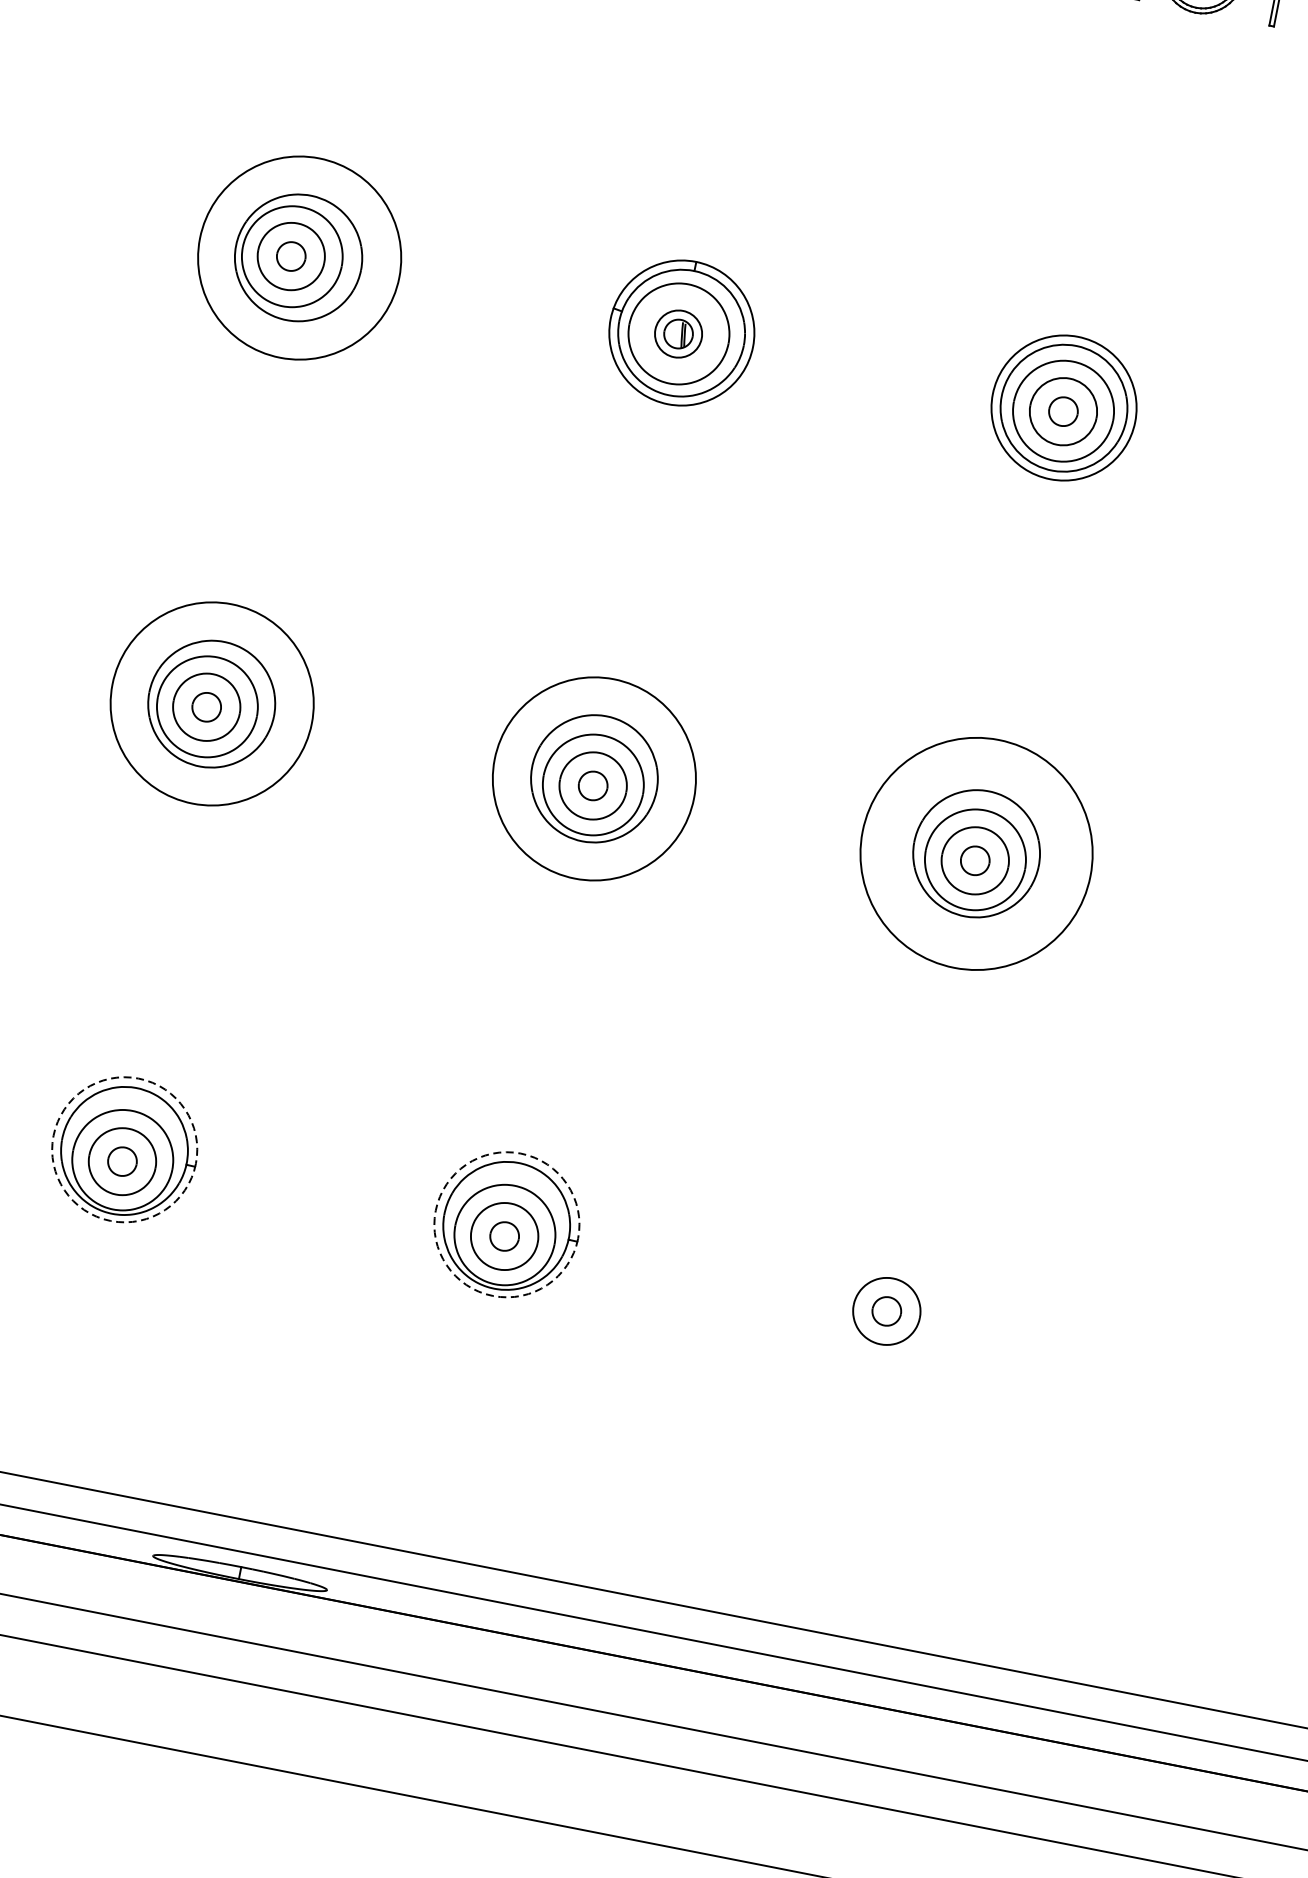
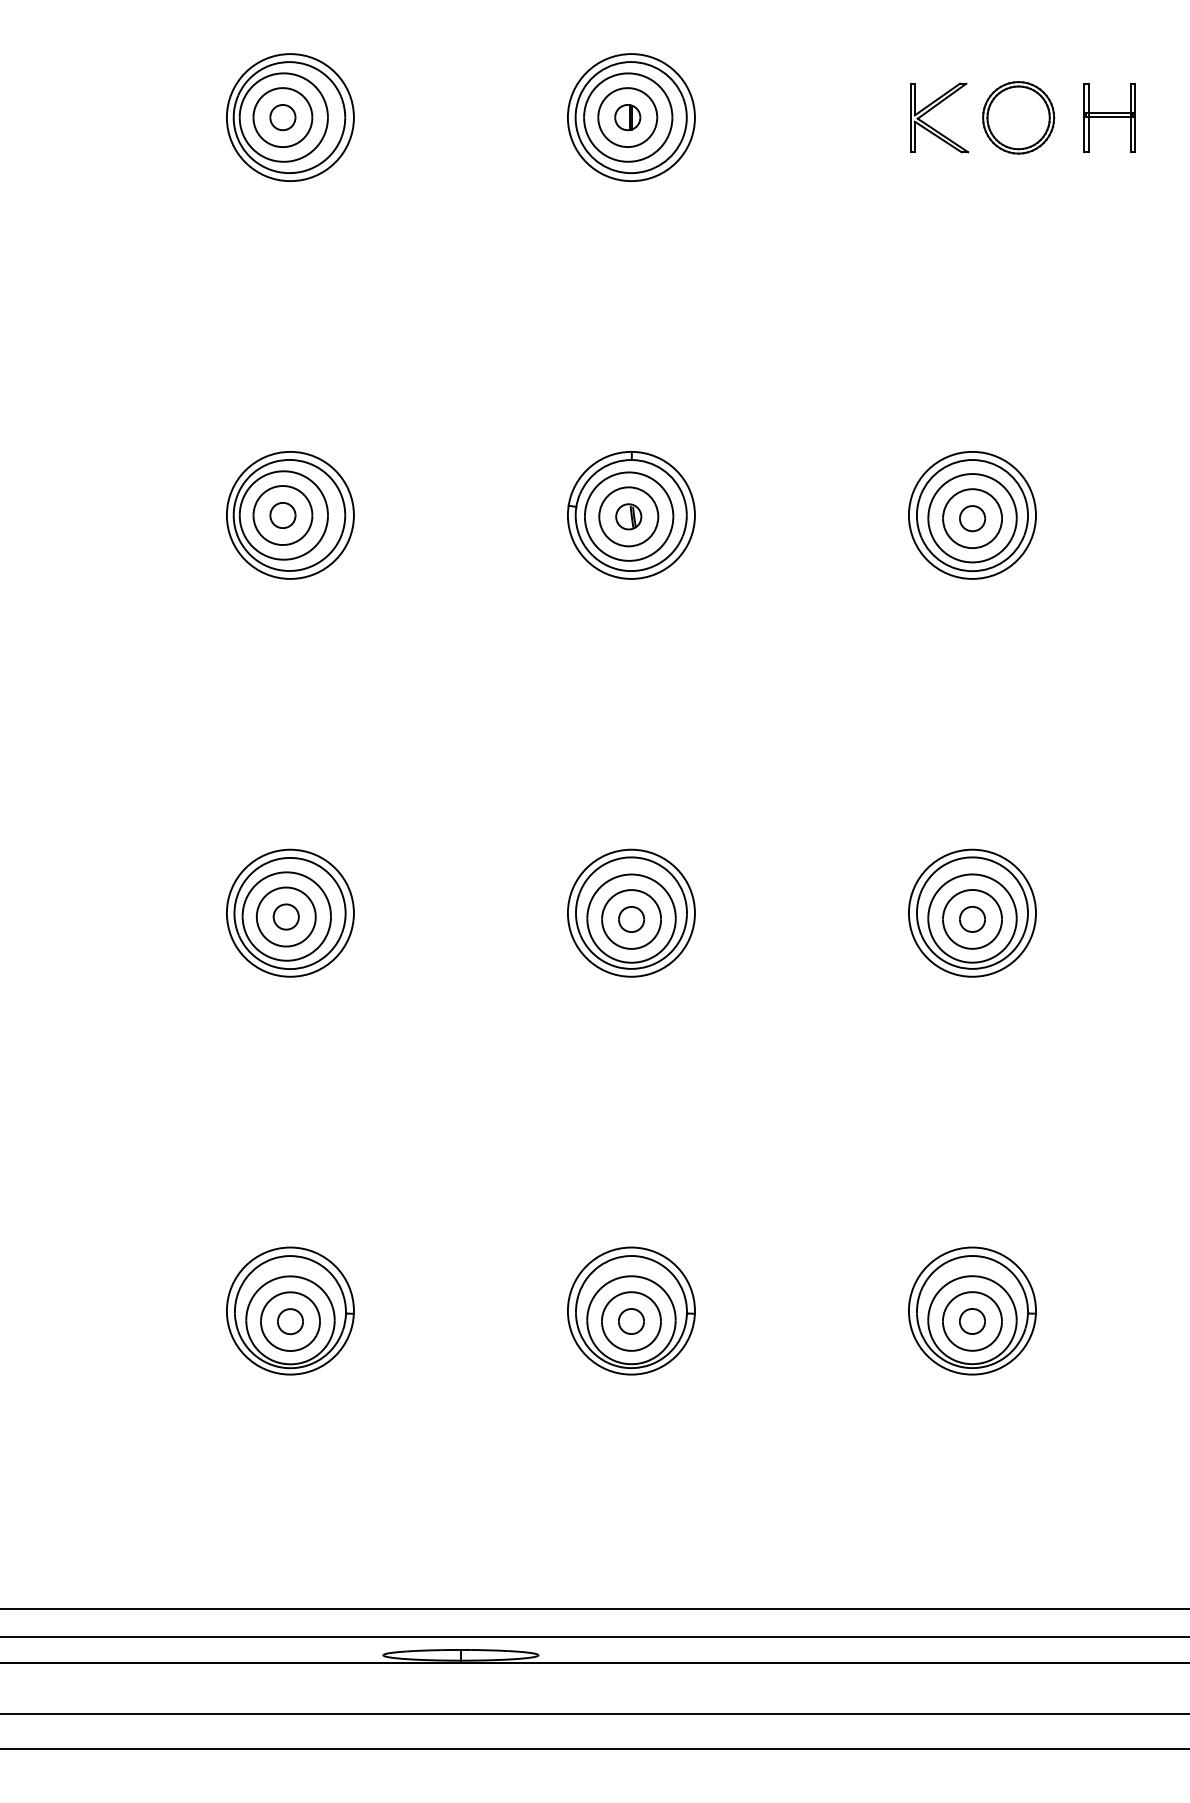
circle: (298, 256) -> (289, 514), size x0.71
circle: (678, 333) -> (628, 516), size x1.43
circle: (211, 702) -> (289, 912), size x0.71
circle: (593, 777) -> (630, 912), size x0.71
circle: (975, 852) -> (971, 912), size x0.62
circle: (123, 1148) -> (289, 1310), dashed -> solid
circle: (505, 1223) -> (630, 1310), dashed -> solid
part: (889, 1299) -> (972, 1310), added

